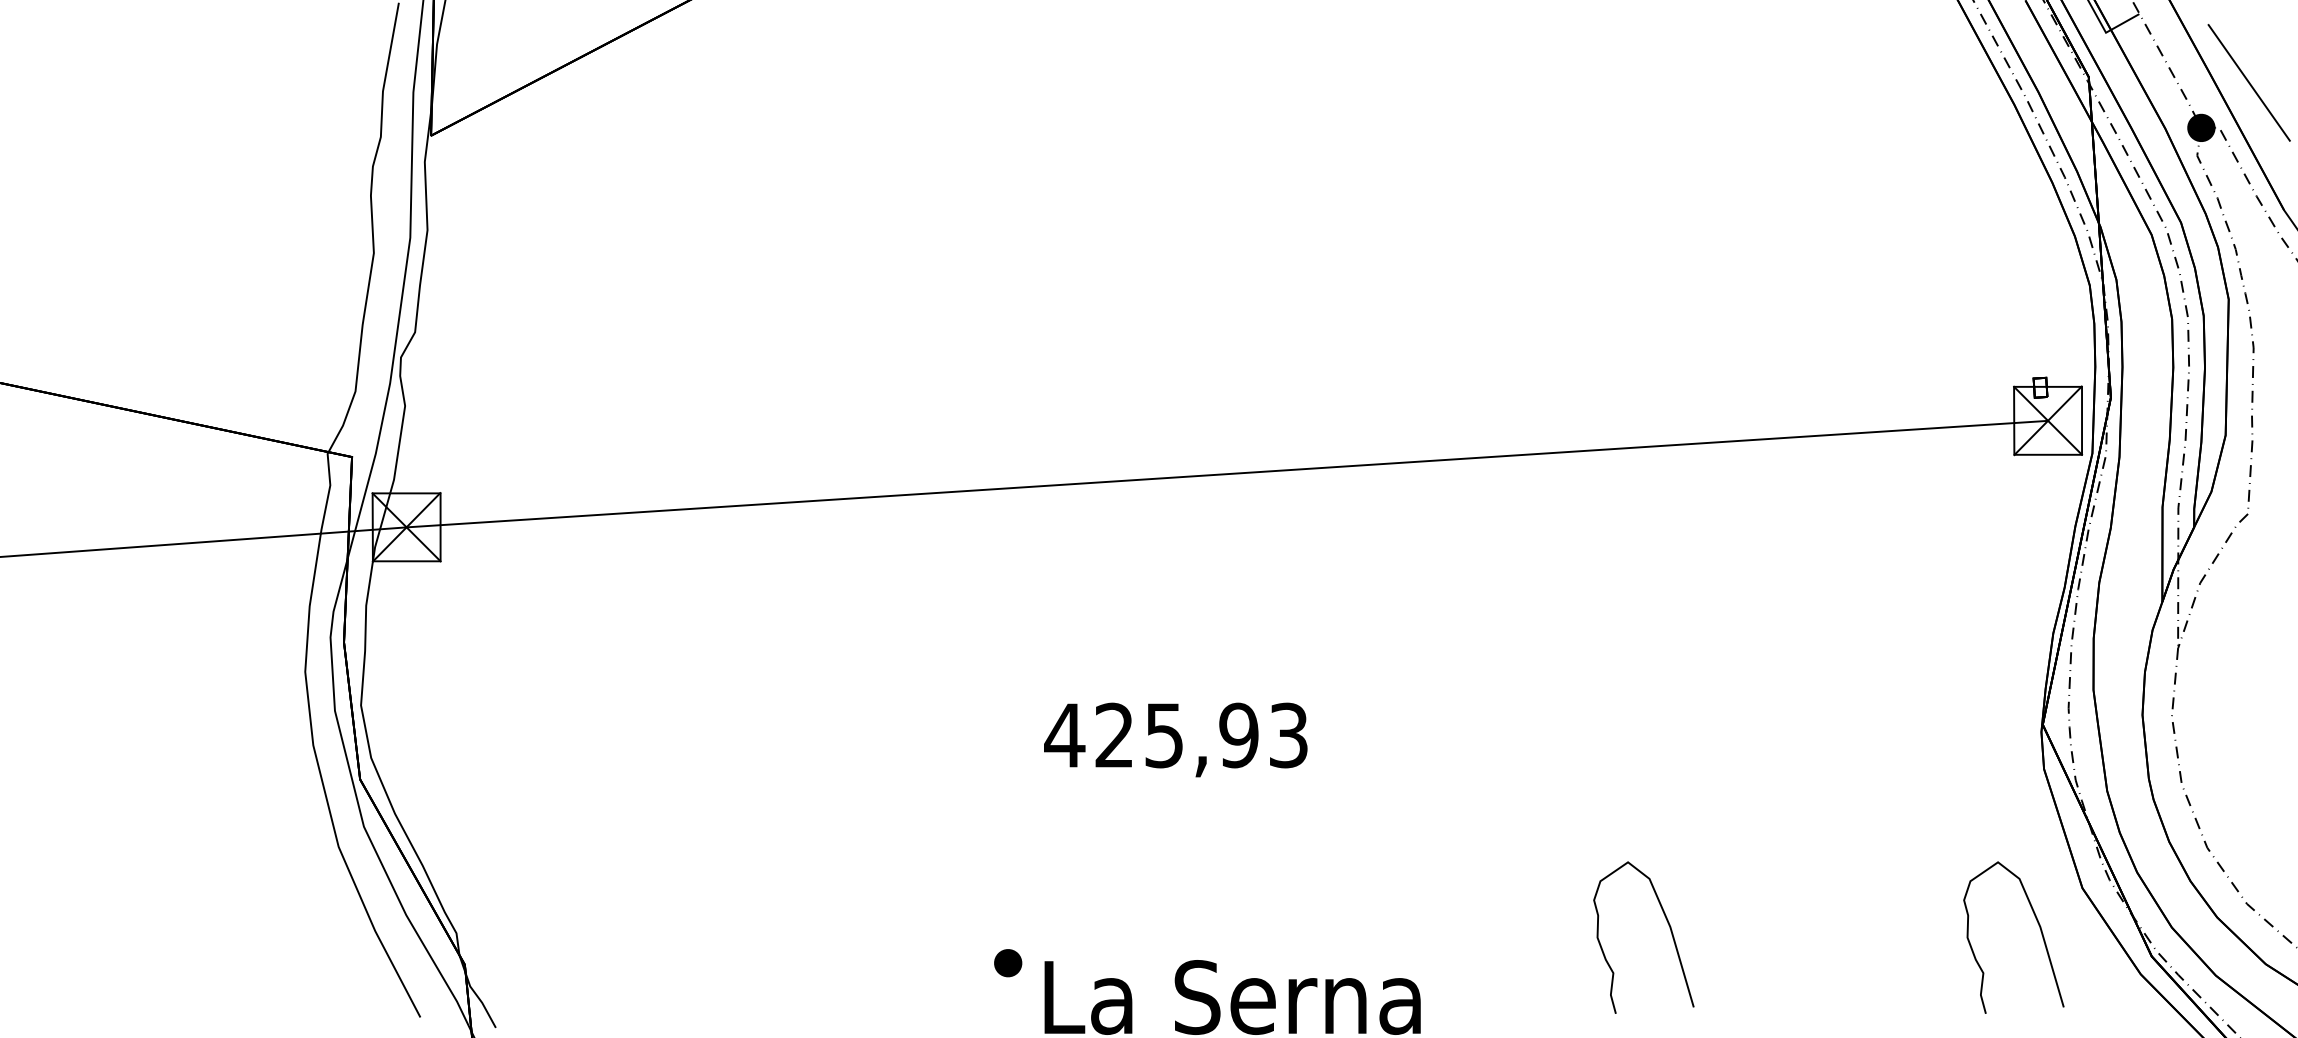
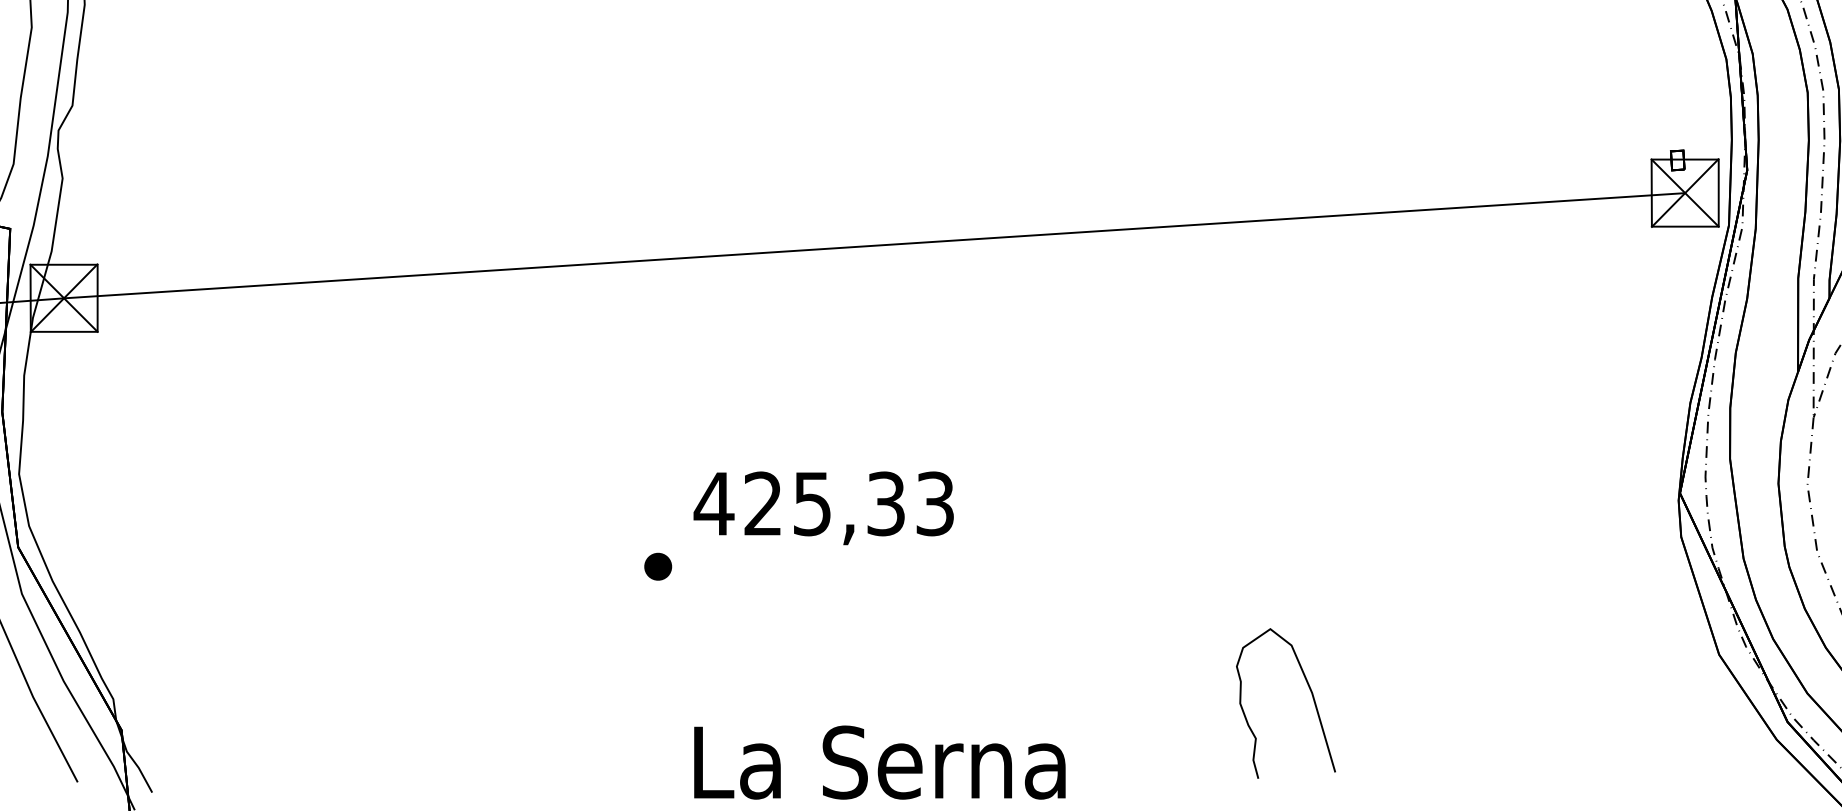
text: (1238, 735) -> (885, 503), 425,93 -> 425,33
curve: (2039, 928) -> (1676, 694), removed
part: (1008, 963) -> (658, 567), moved

